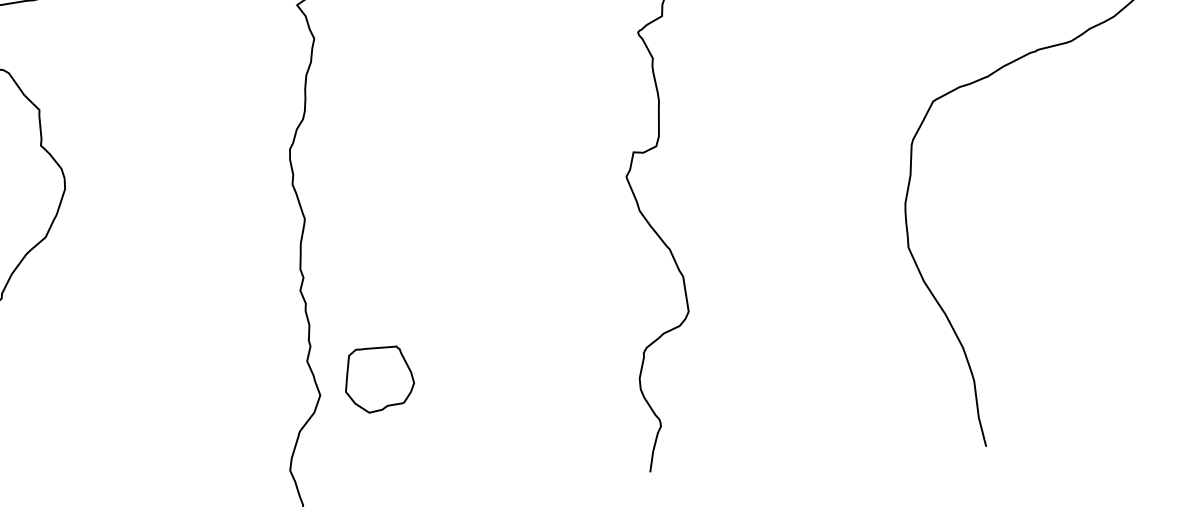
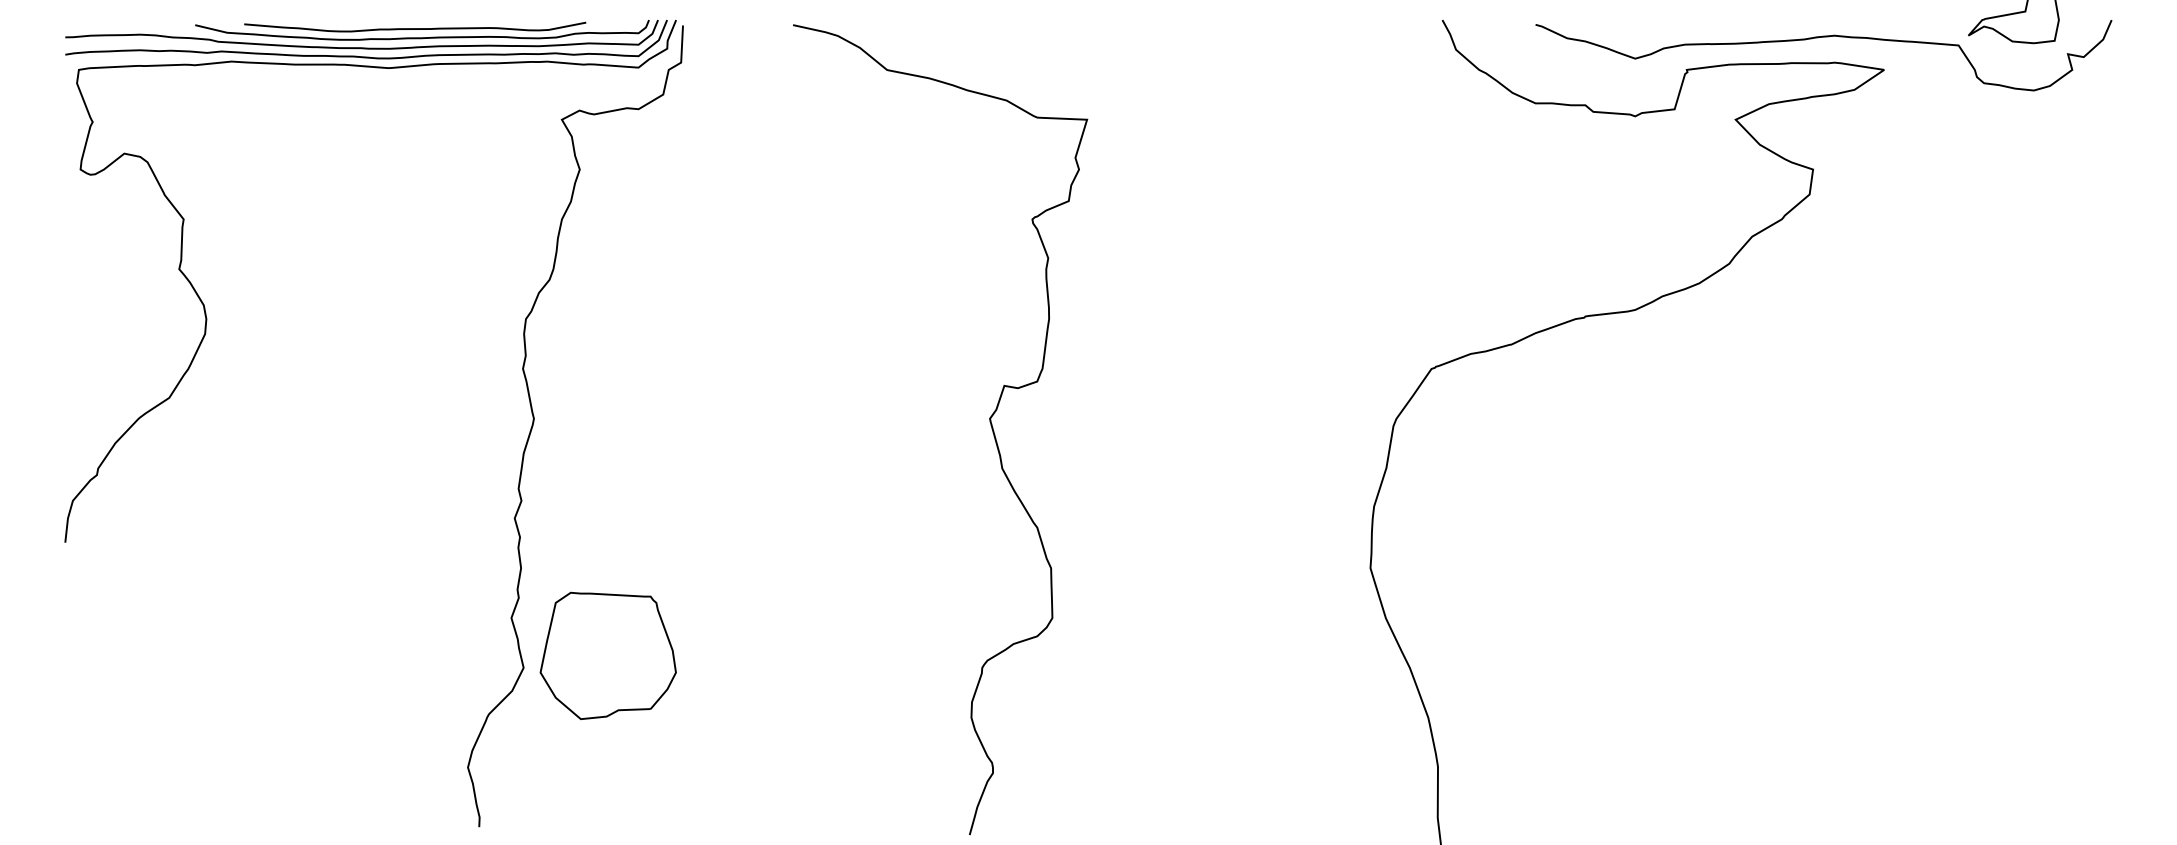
part: (379, 378) -> (608, 655), size x1.4

